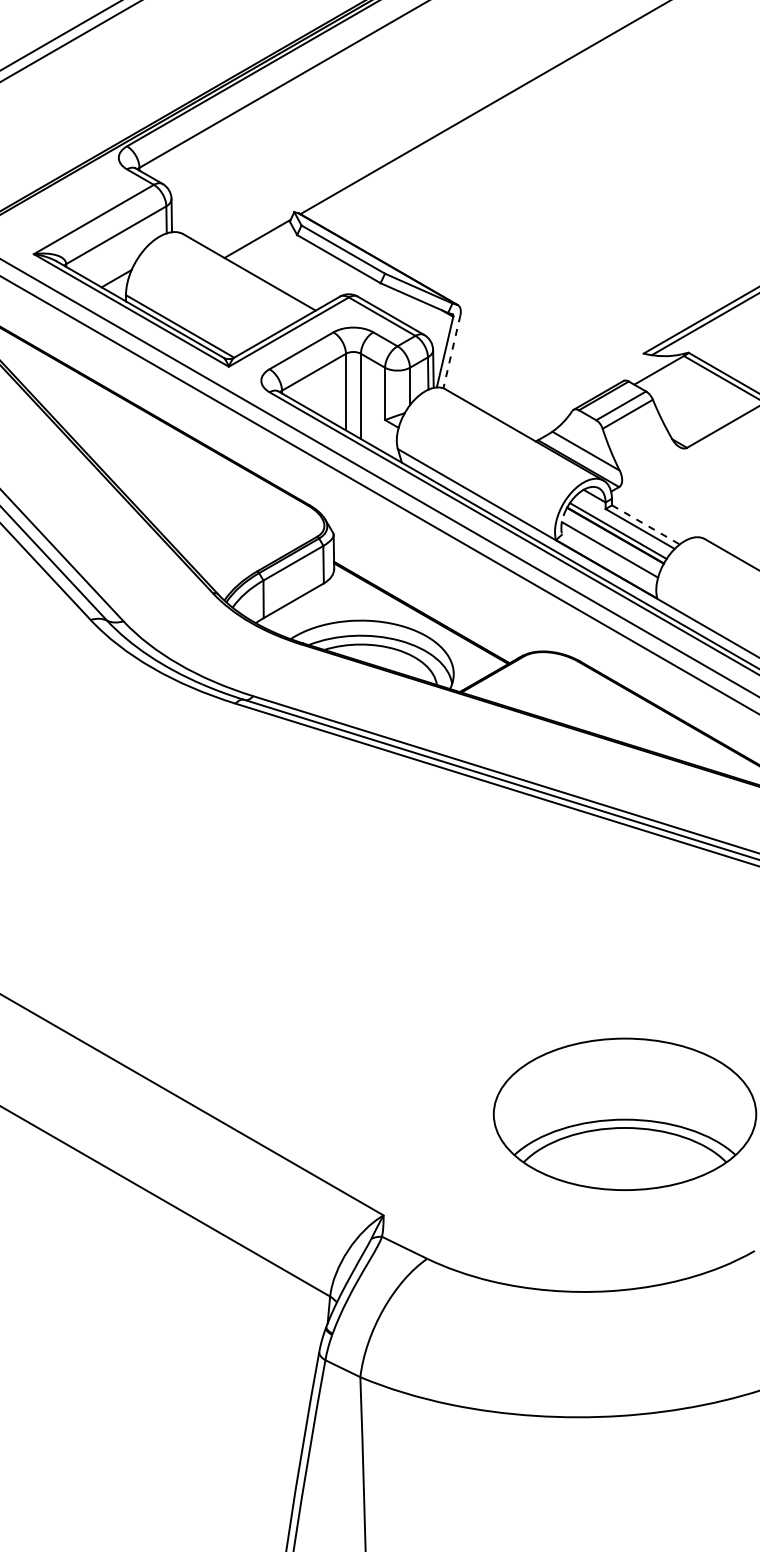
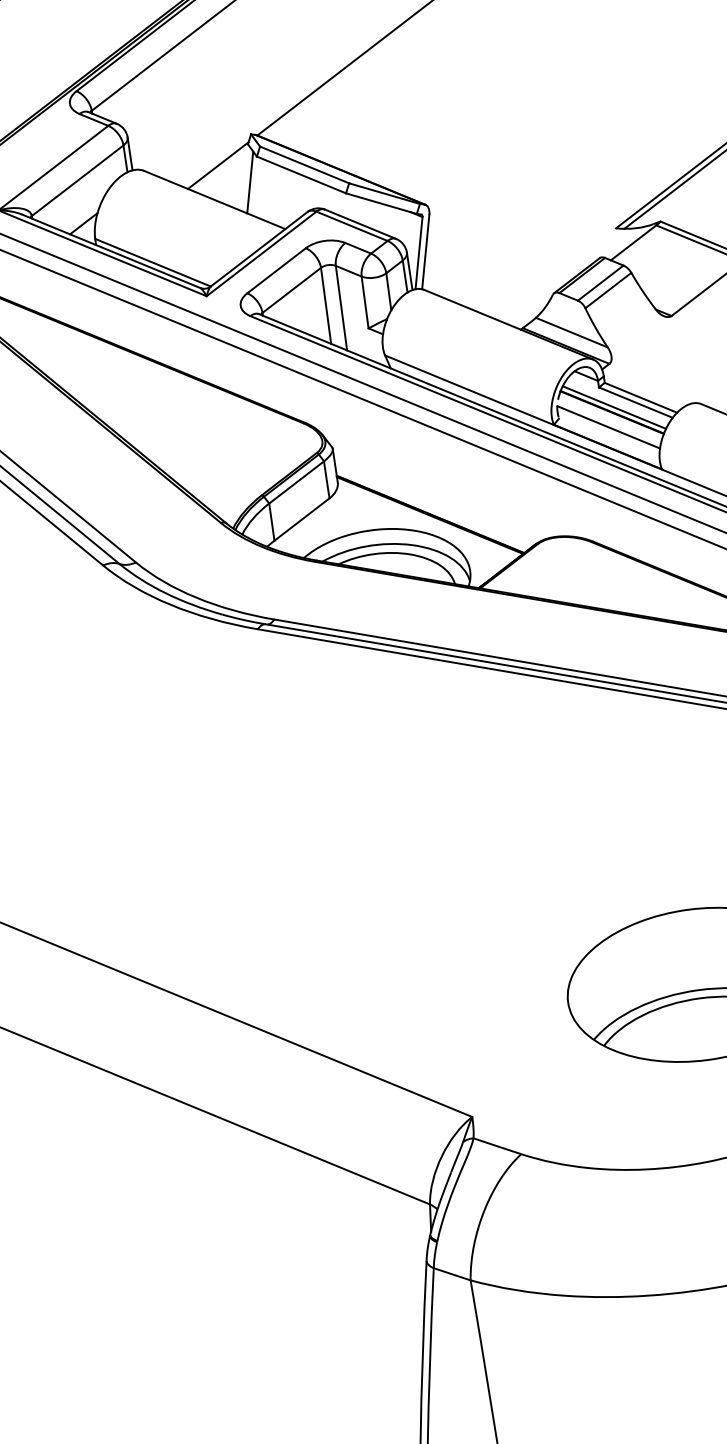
line: (287, 259) -> (250, 182), added
line: (451, 351) -> (425, 251), dashed -> solid
line: (646, 525) -> (641, 398), dashed -> solid

